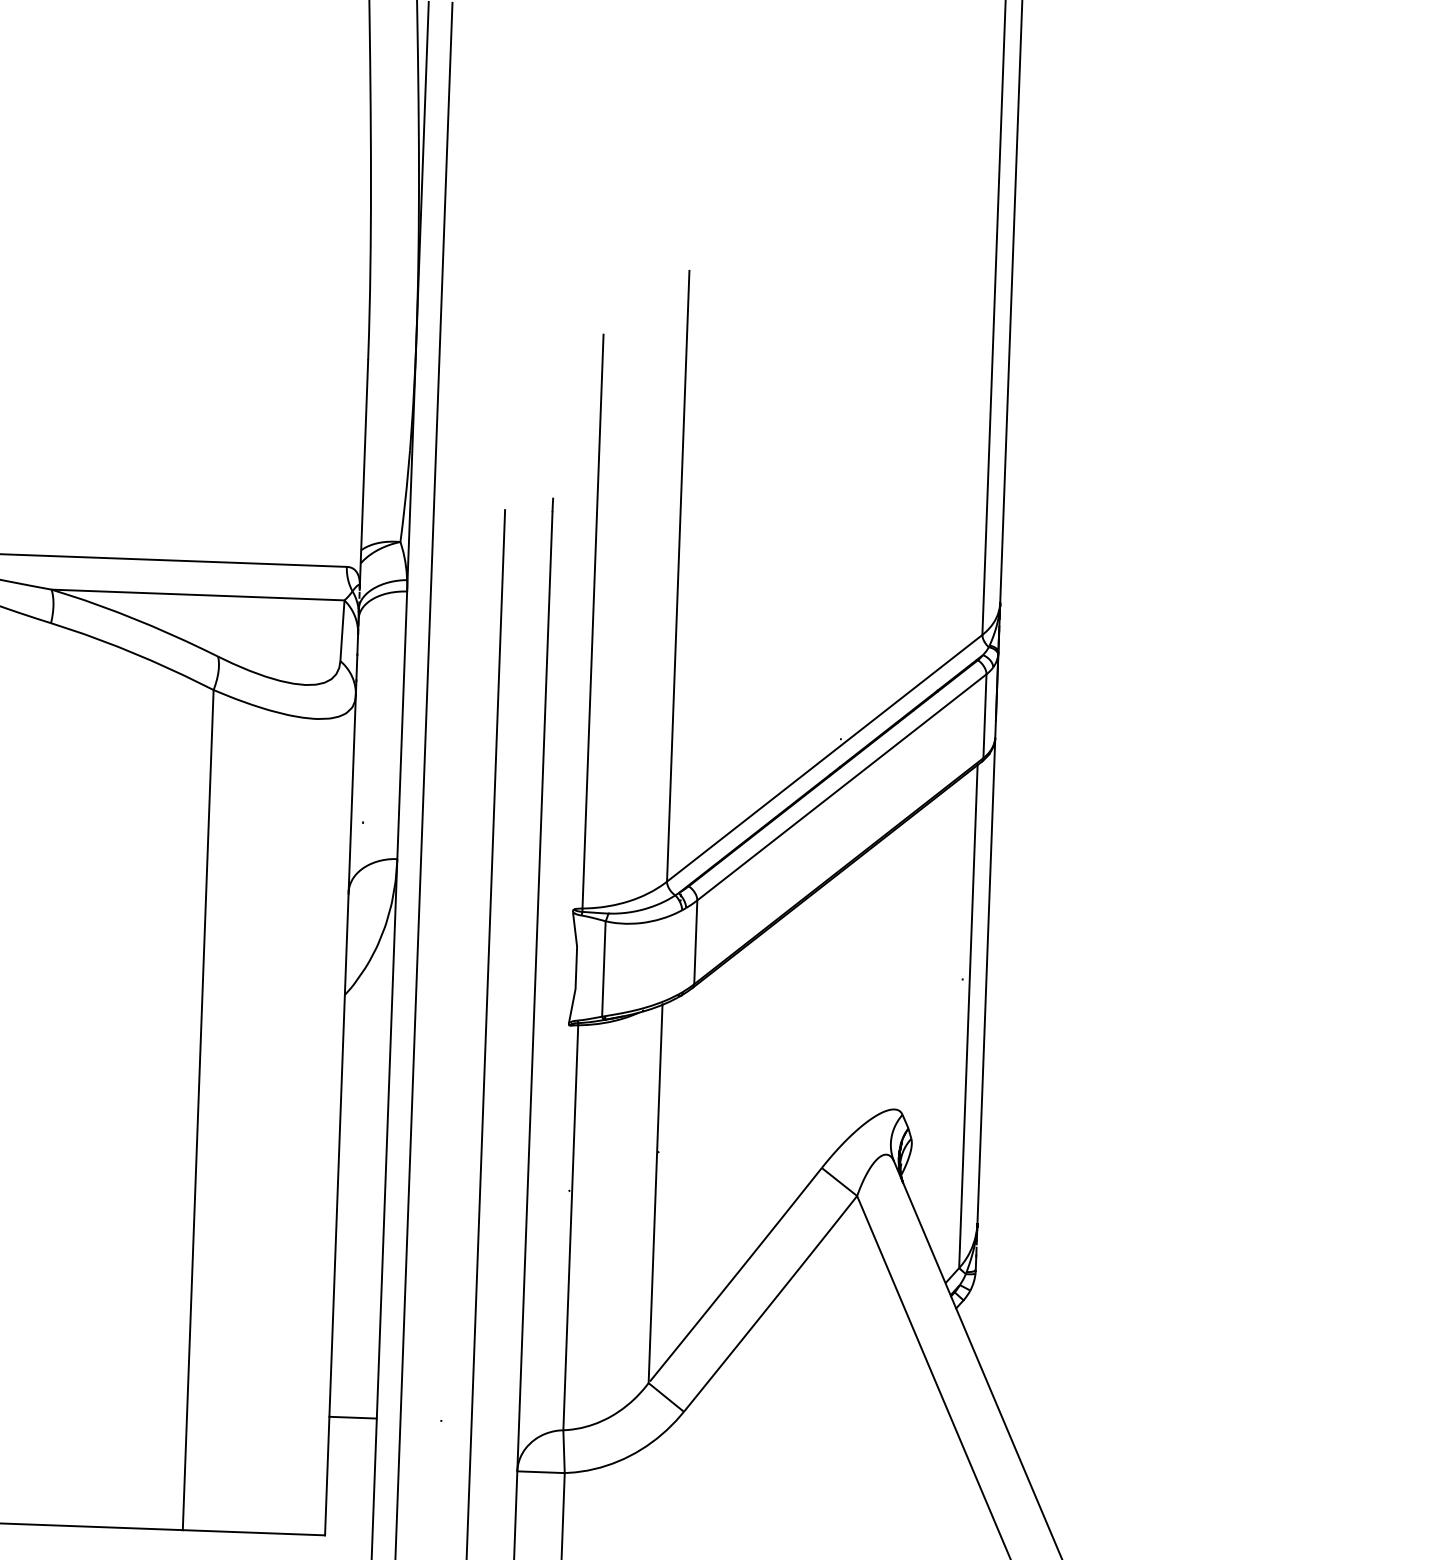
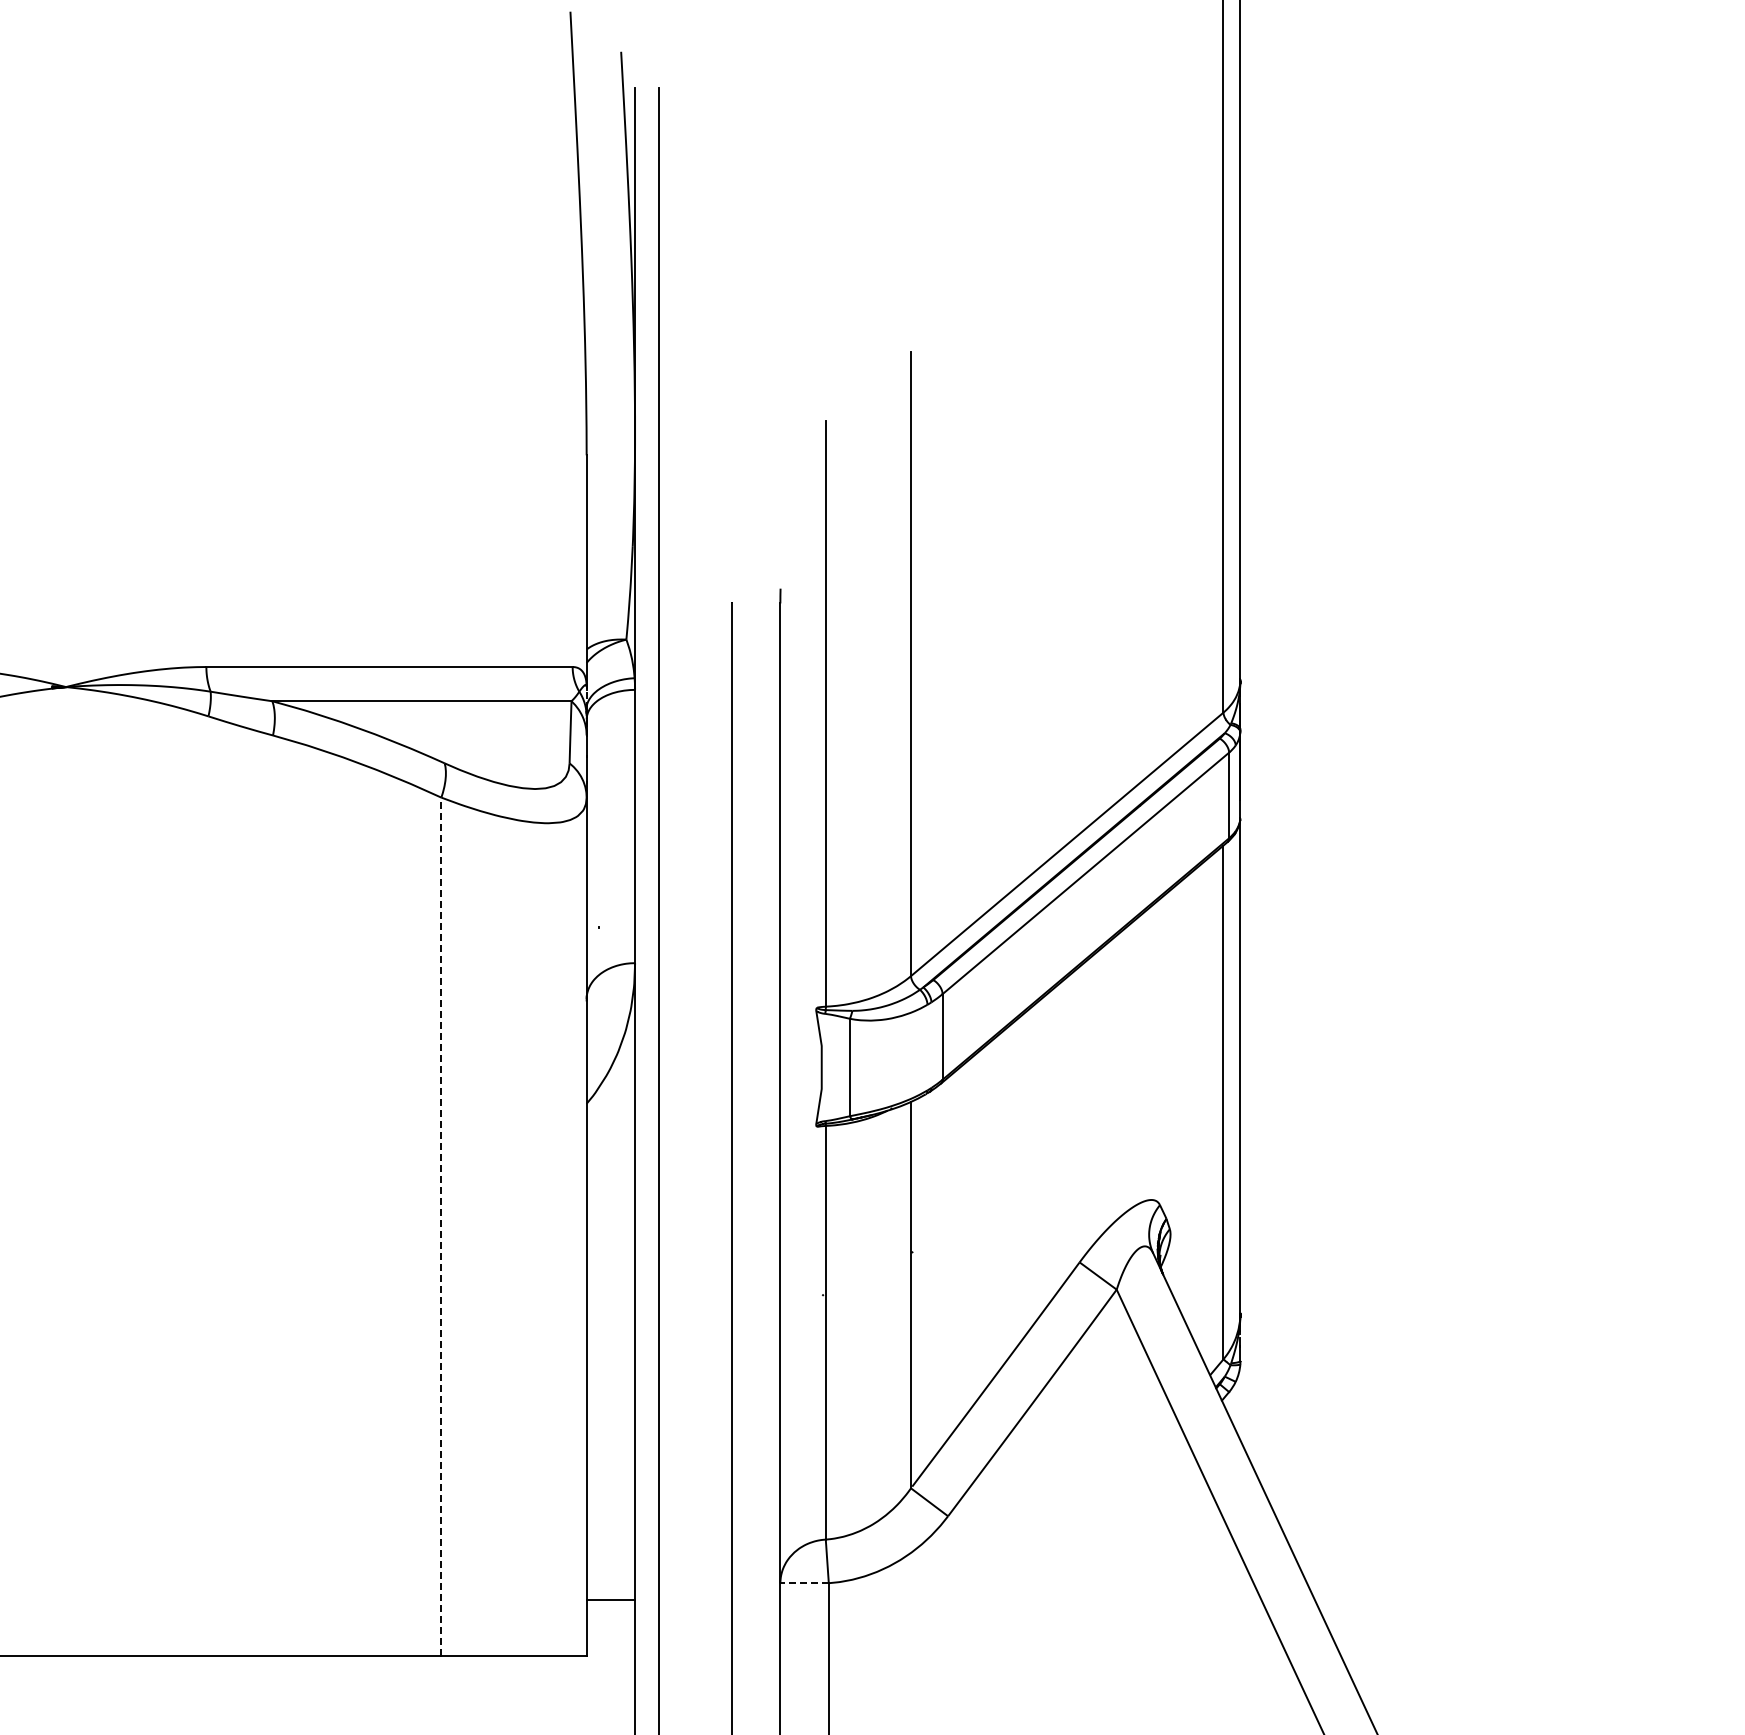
line: (198, 1109) -> (441, 1226), solid -> dashed
line: (352, 1417) -> (610, 1599), moved
line: (540, 1472) -> (804, 1583), solid -> dashed

